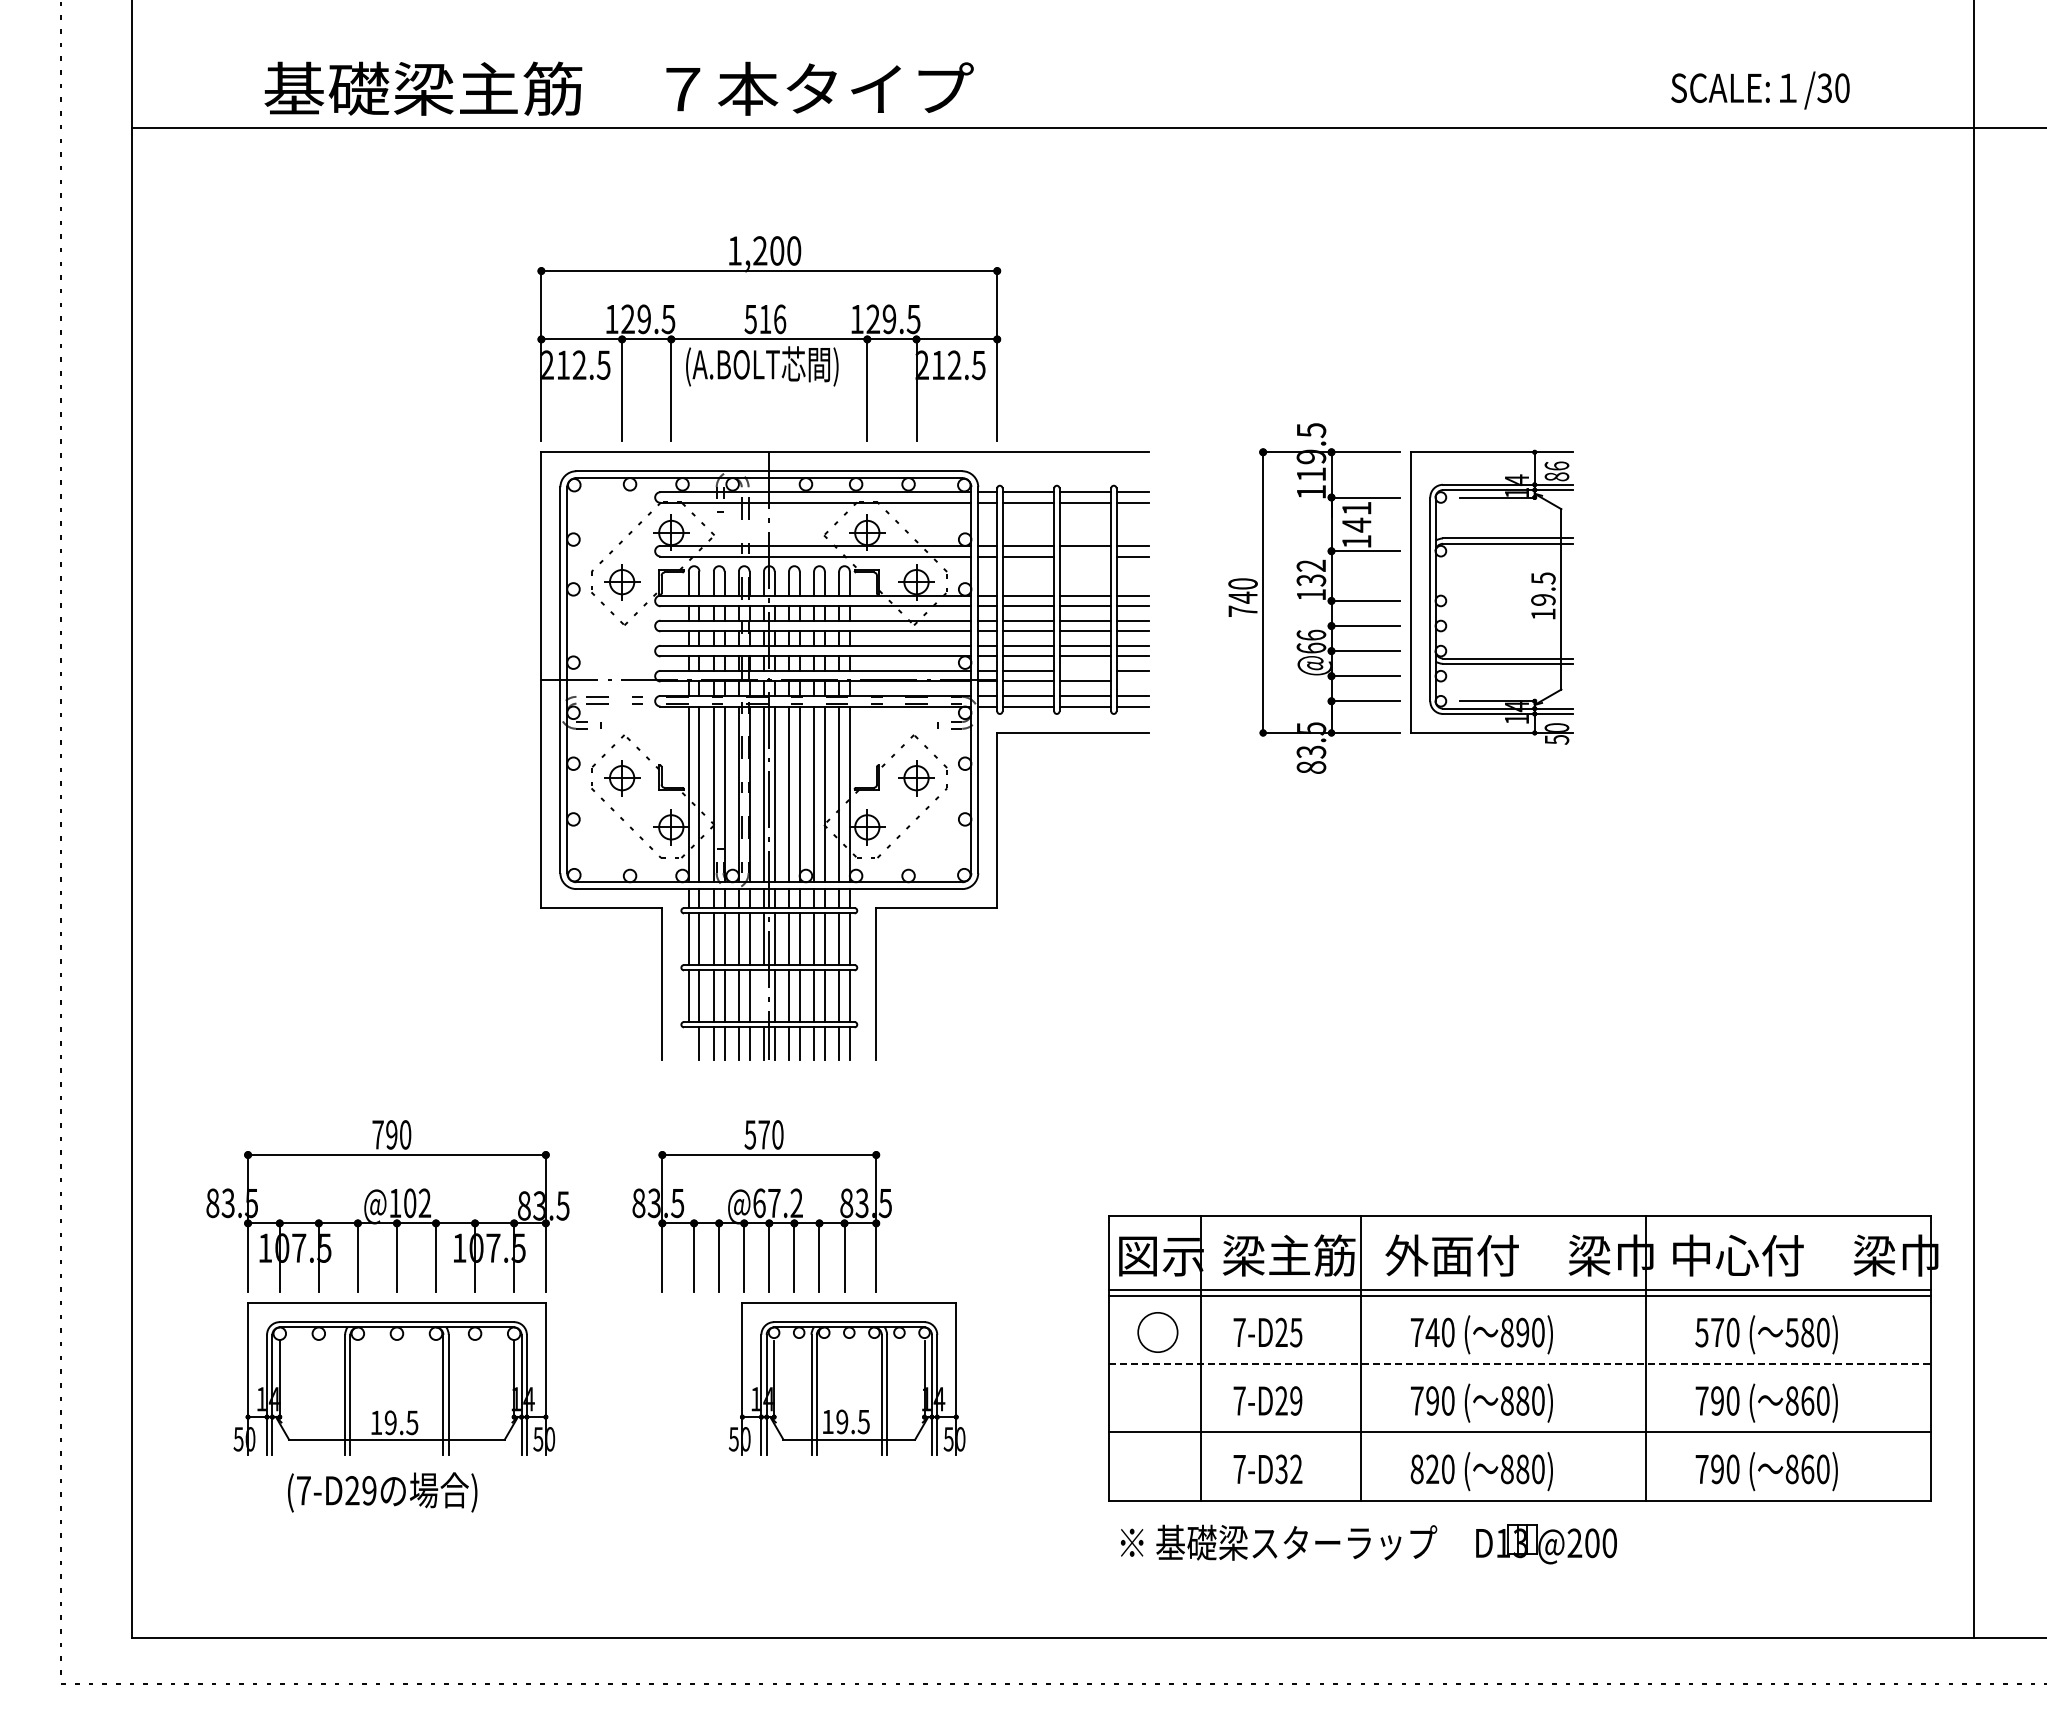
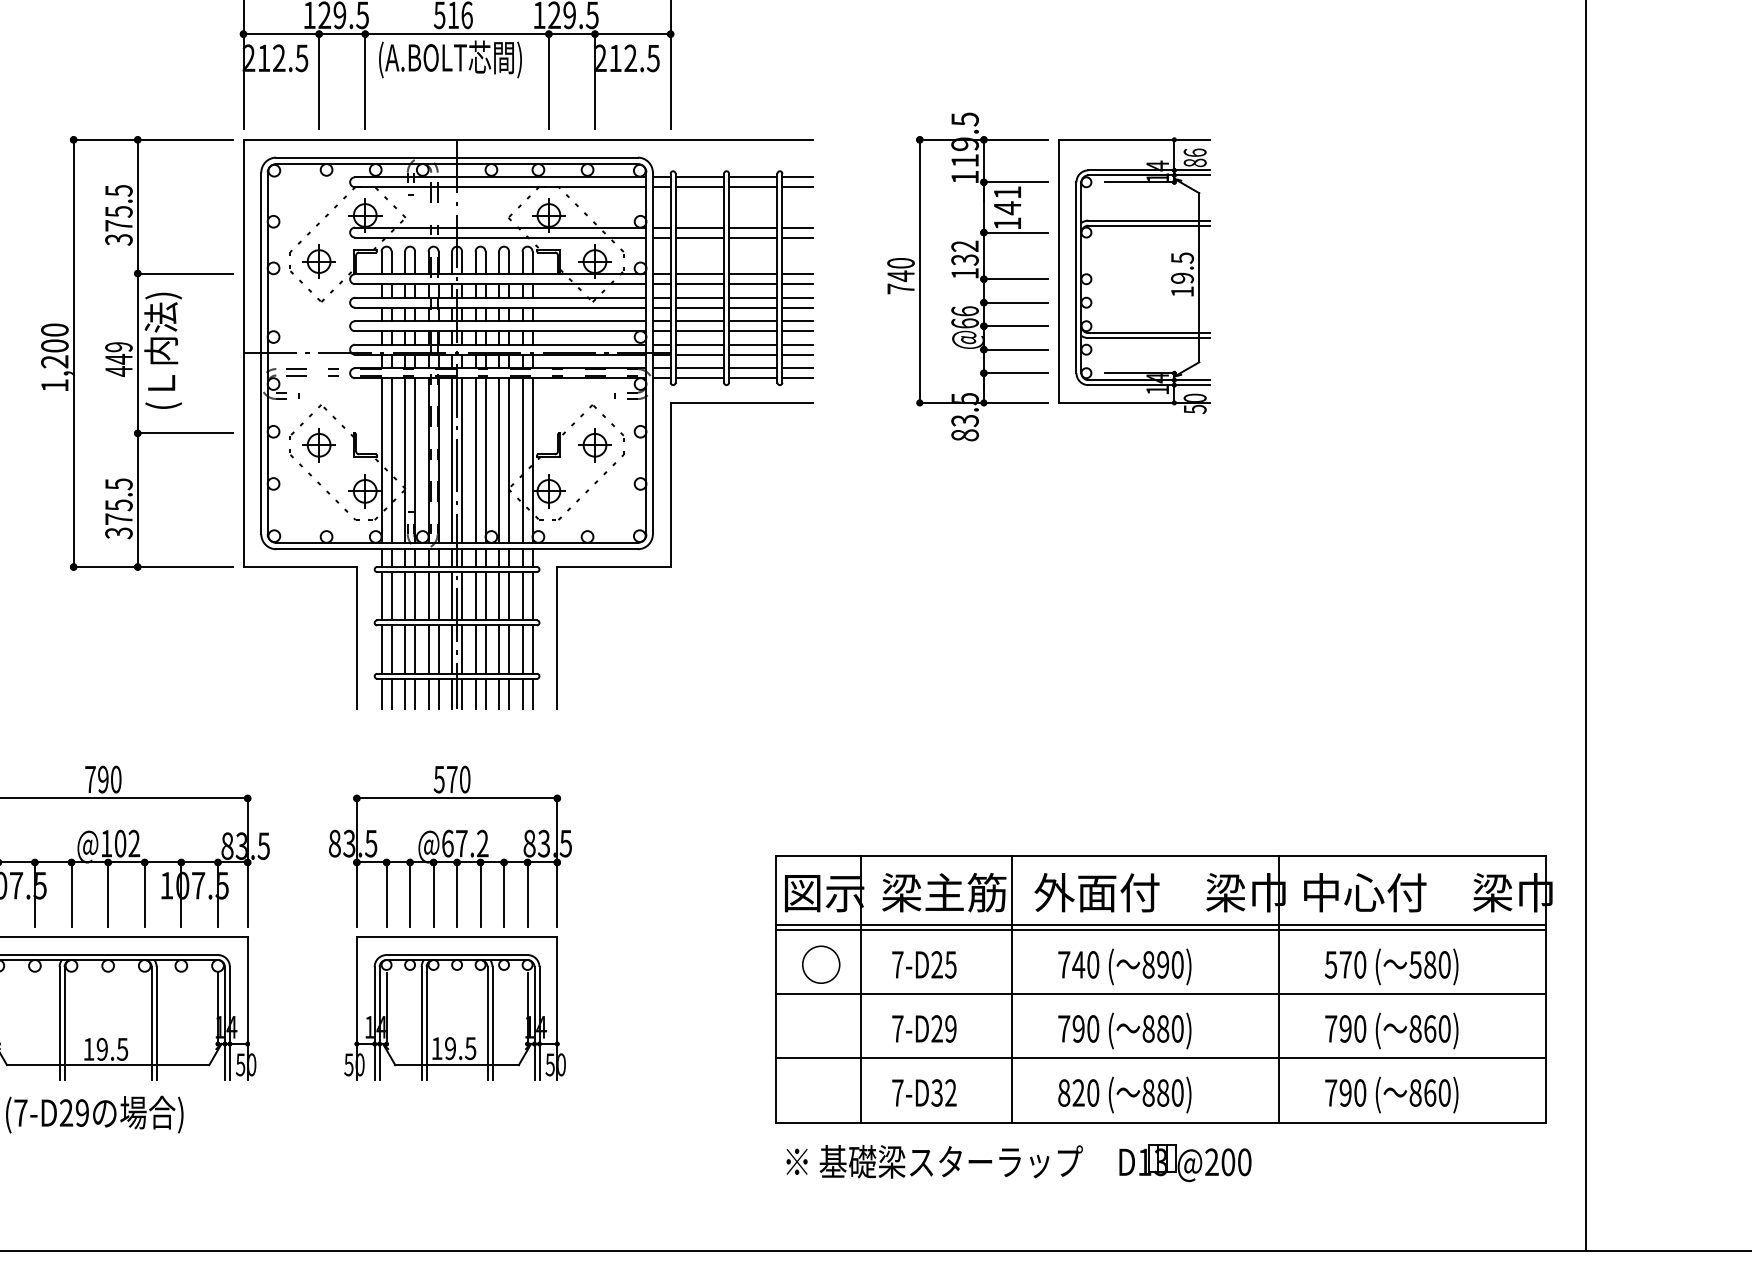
line: (1085, 556) -> (753, 237), added
line: (1085, 670) -> (753, 344), added
part: (427, 679) -> (136, 352), added
line: (1132, 681) -> (797, 354), added
line: (764, 996) -> (452, 649), added
line: (688, 1043) -> (381, 693), added
line: (1520, 1364) -> (1161, 994), dashed -> solid
part: (846, 1378) -> (454, 1007), moved

